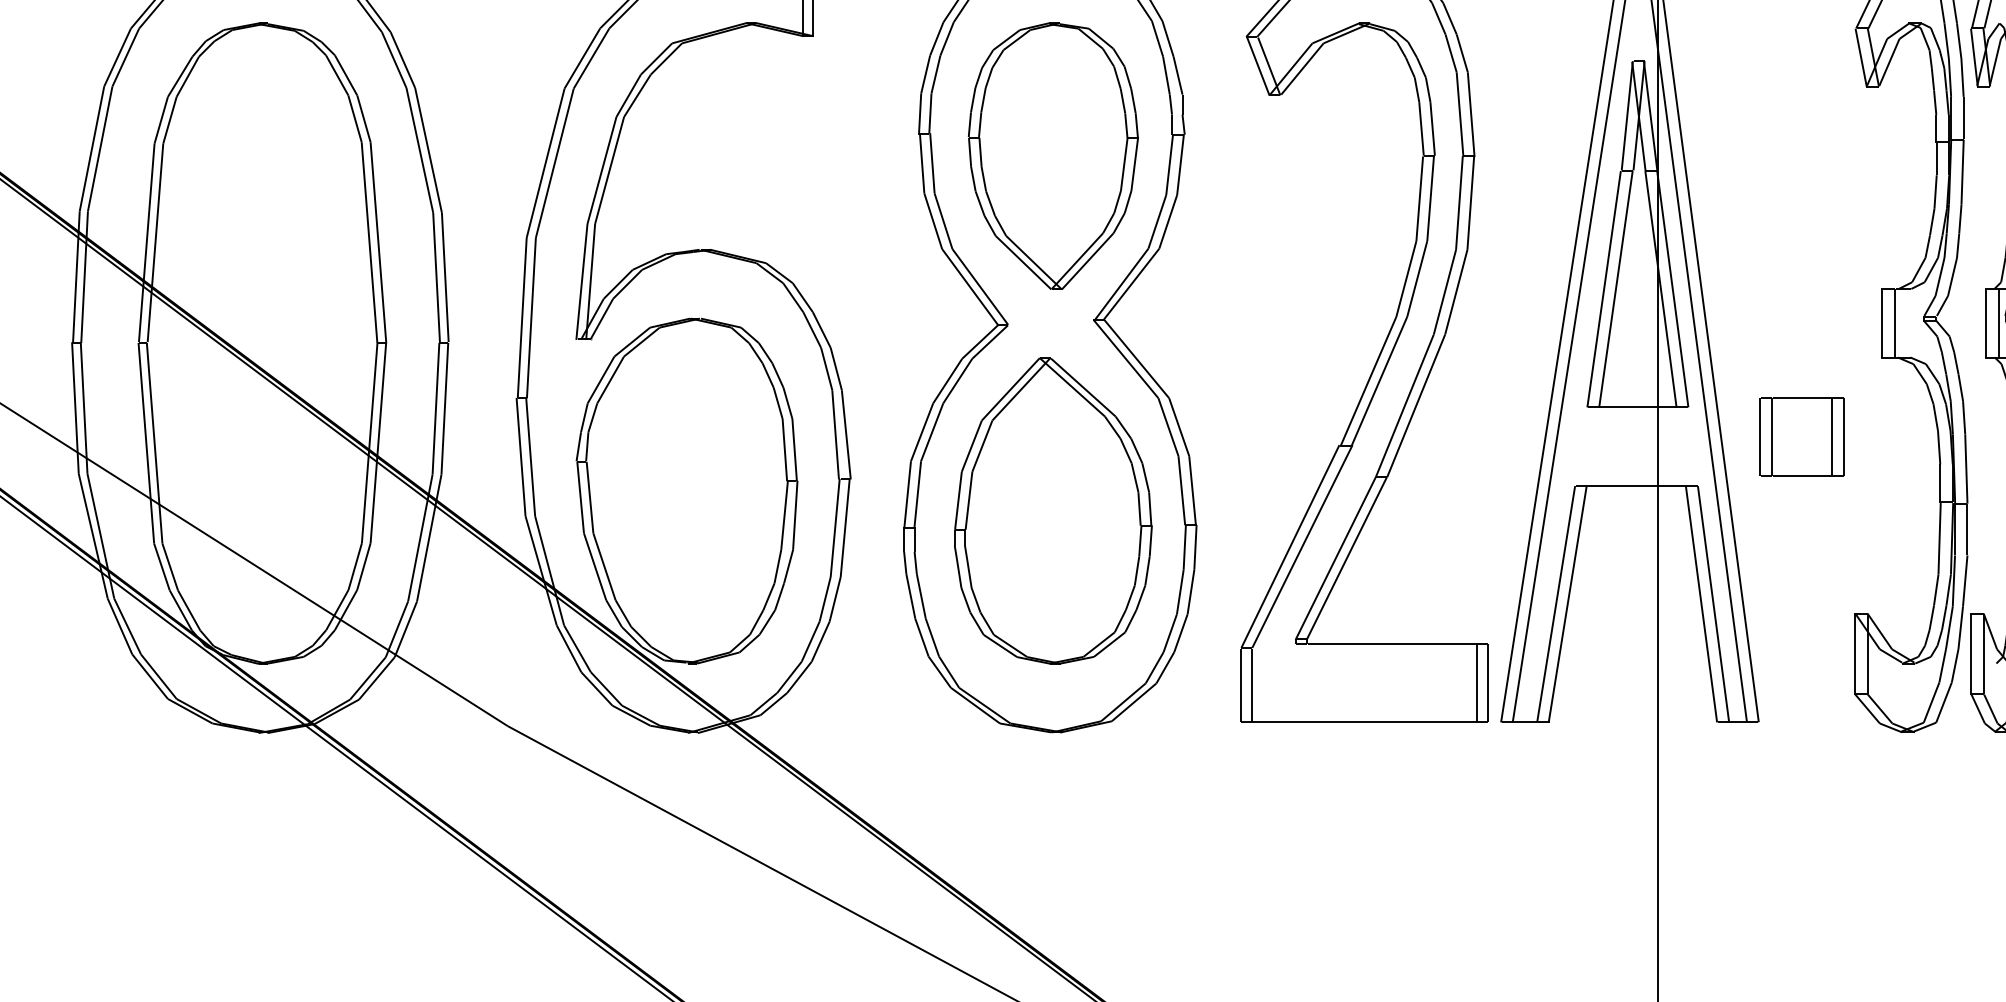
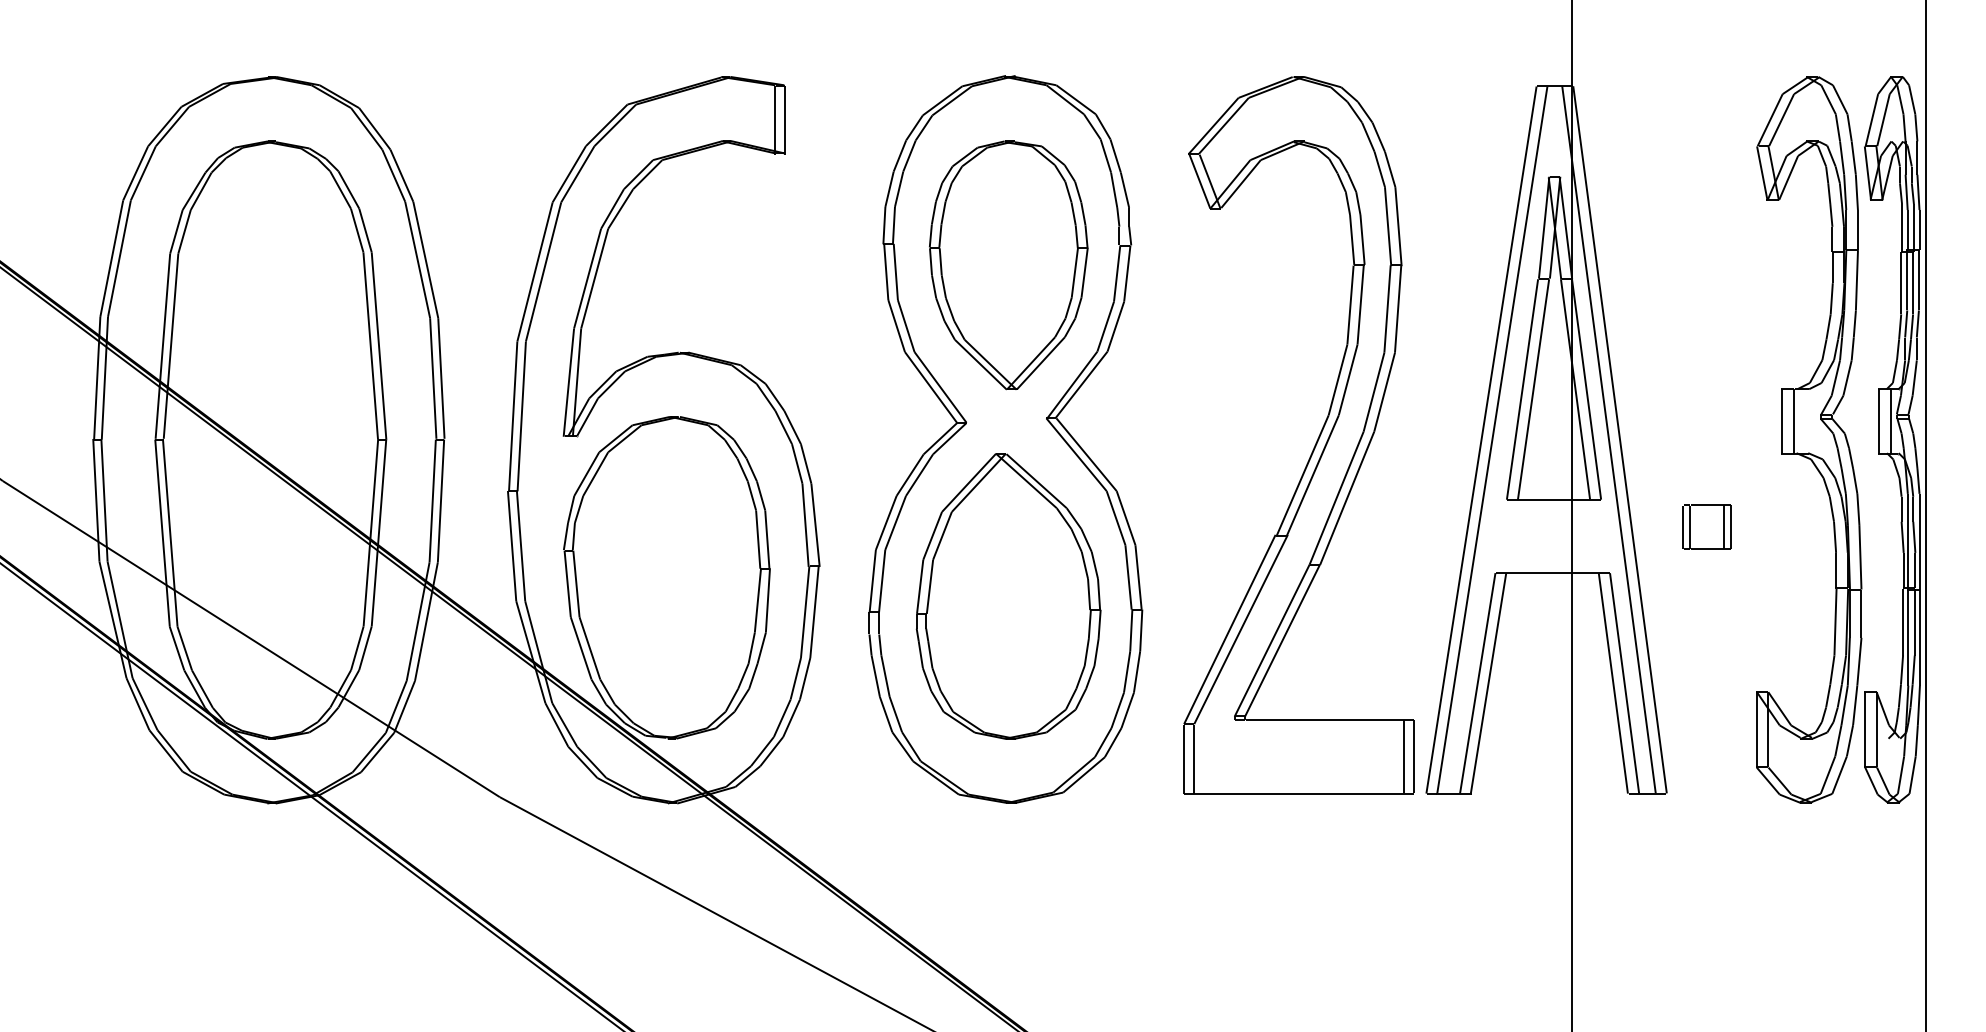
part: (1801, 437) -> (1706, 527), size x0.6

